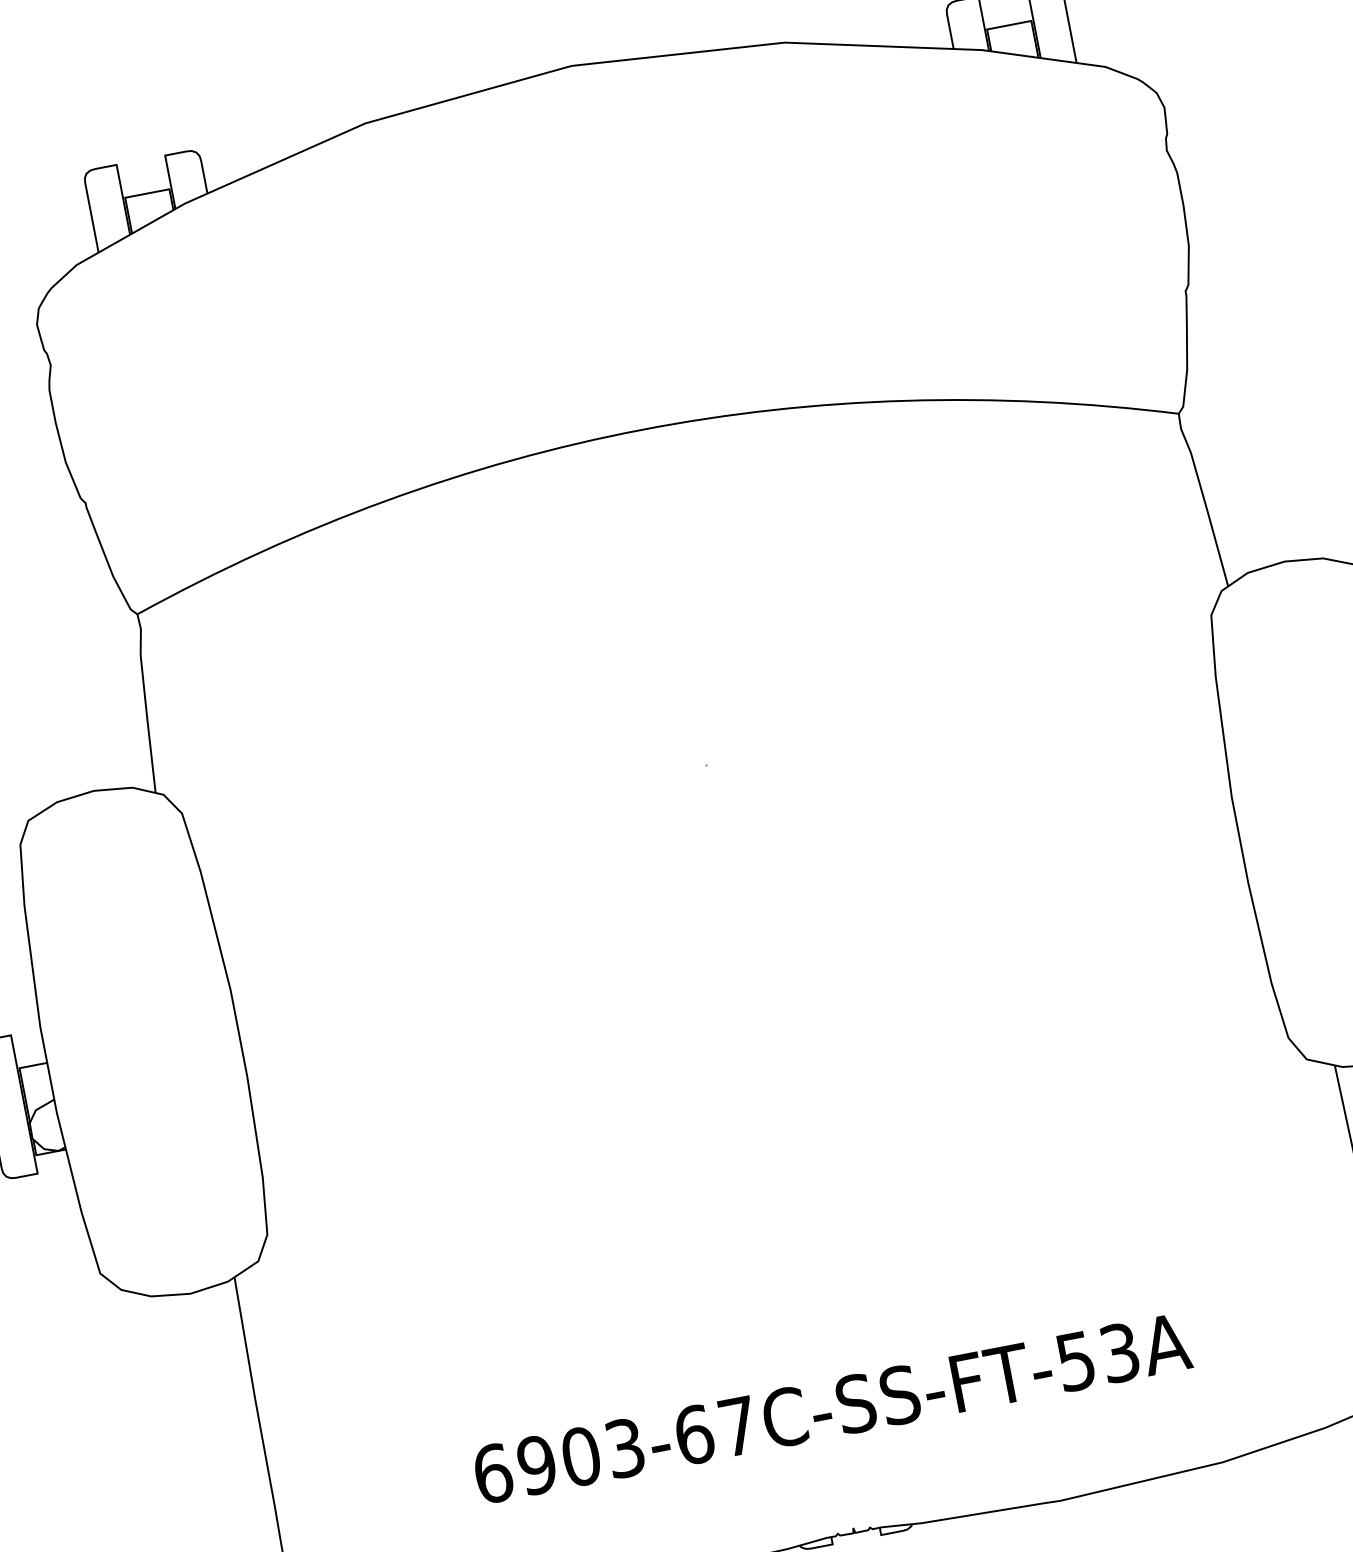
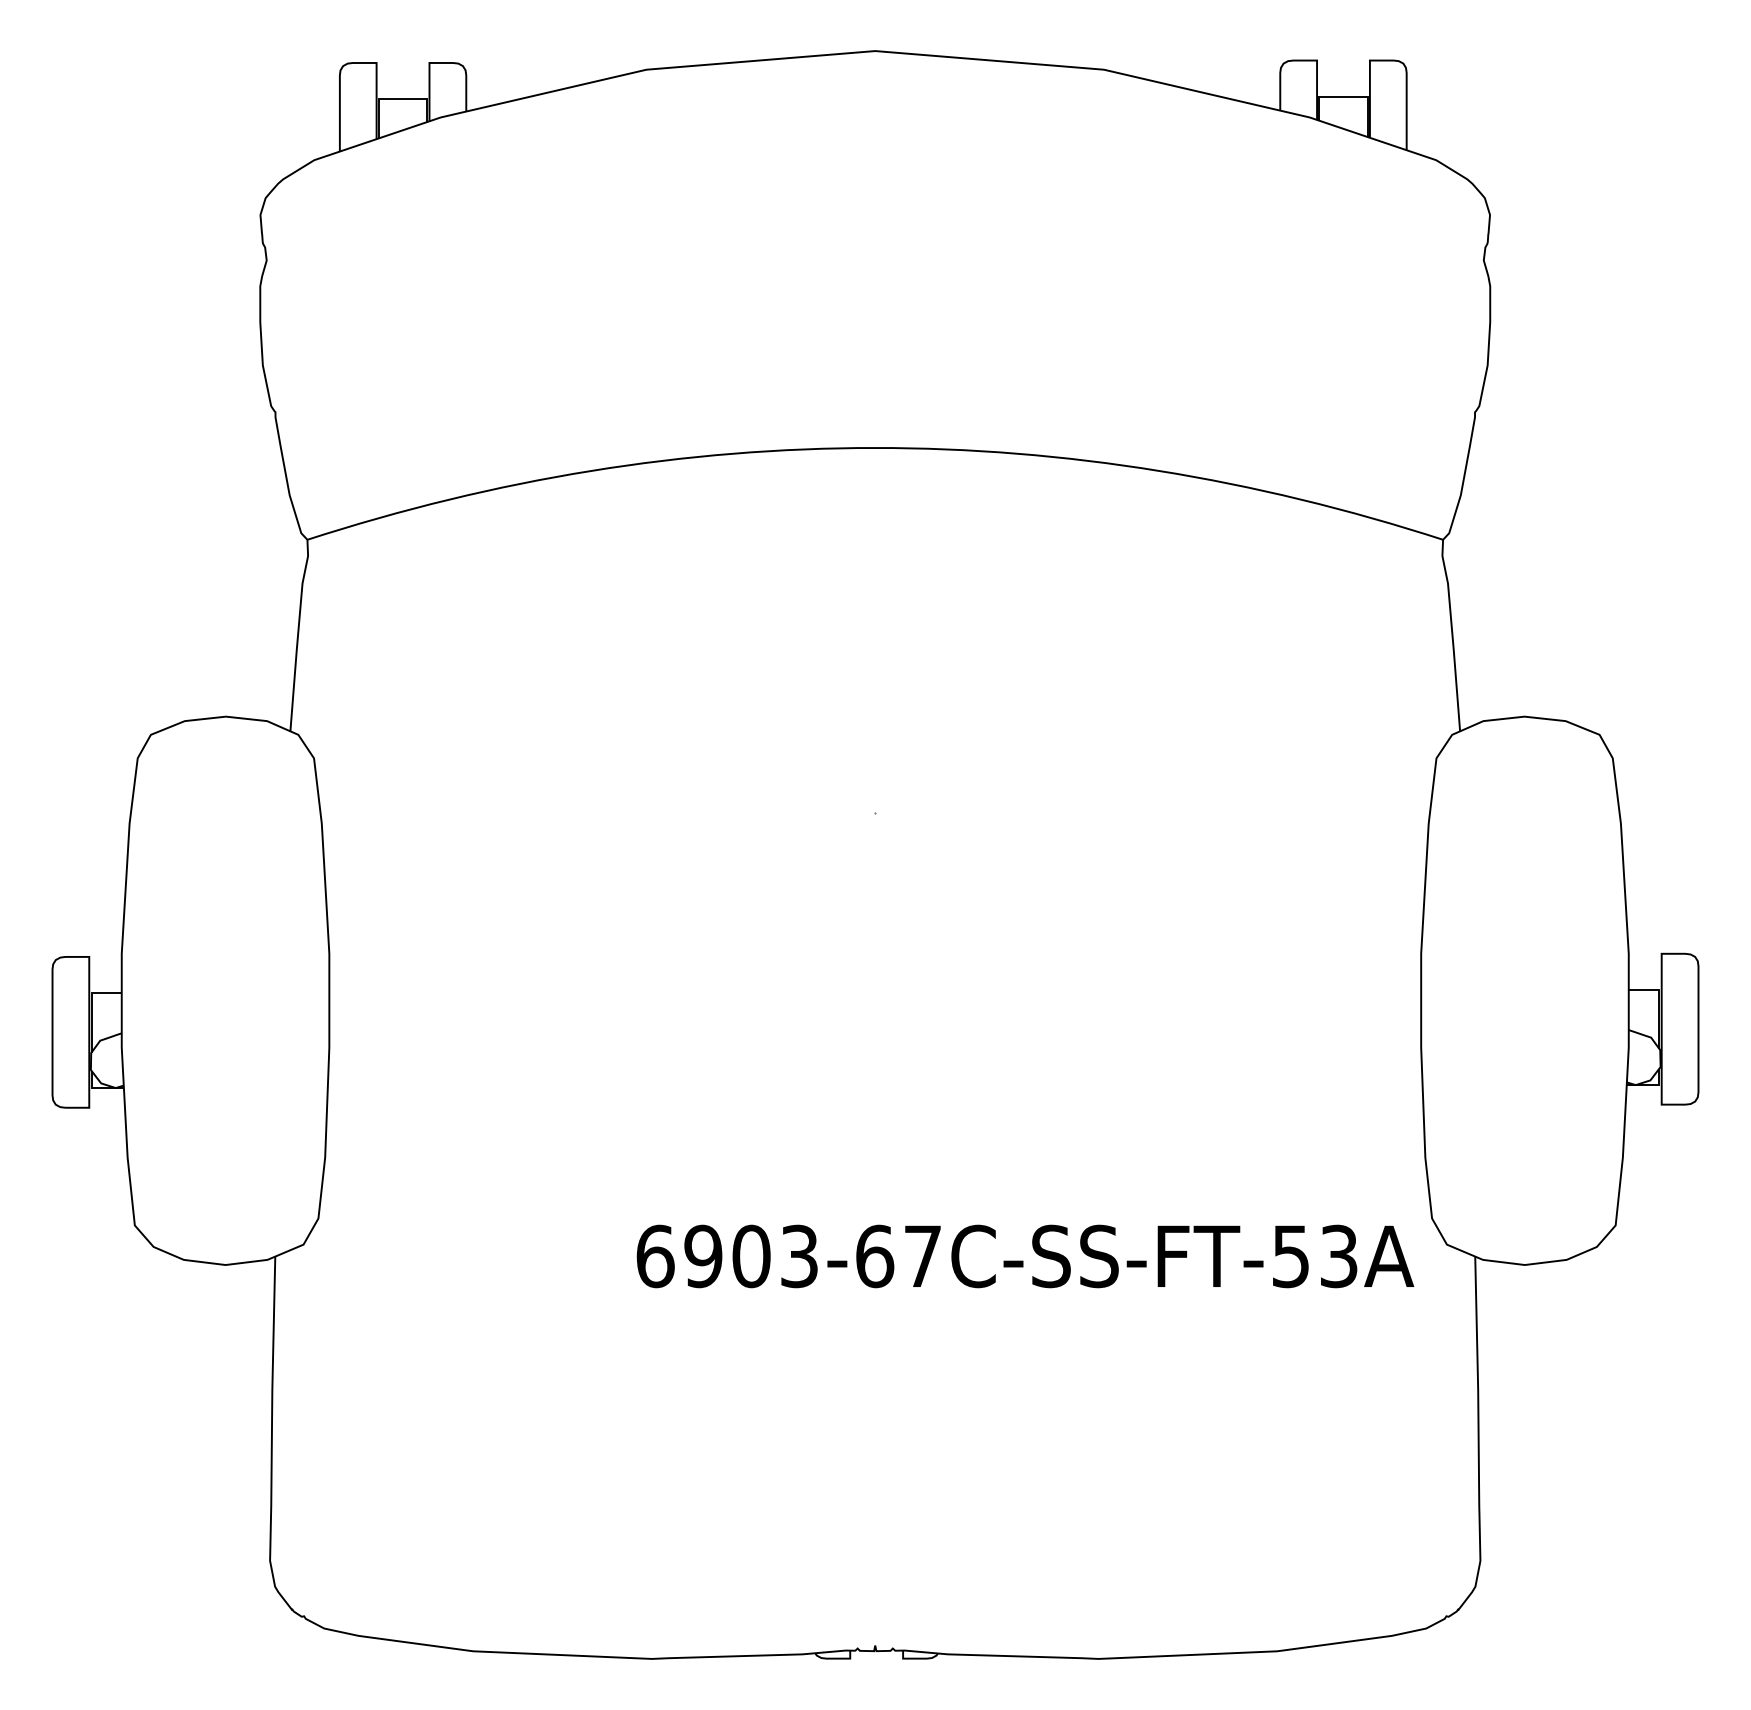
text: (832, 1408) -> (1025, 1256), moved

